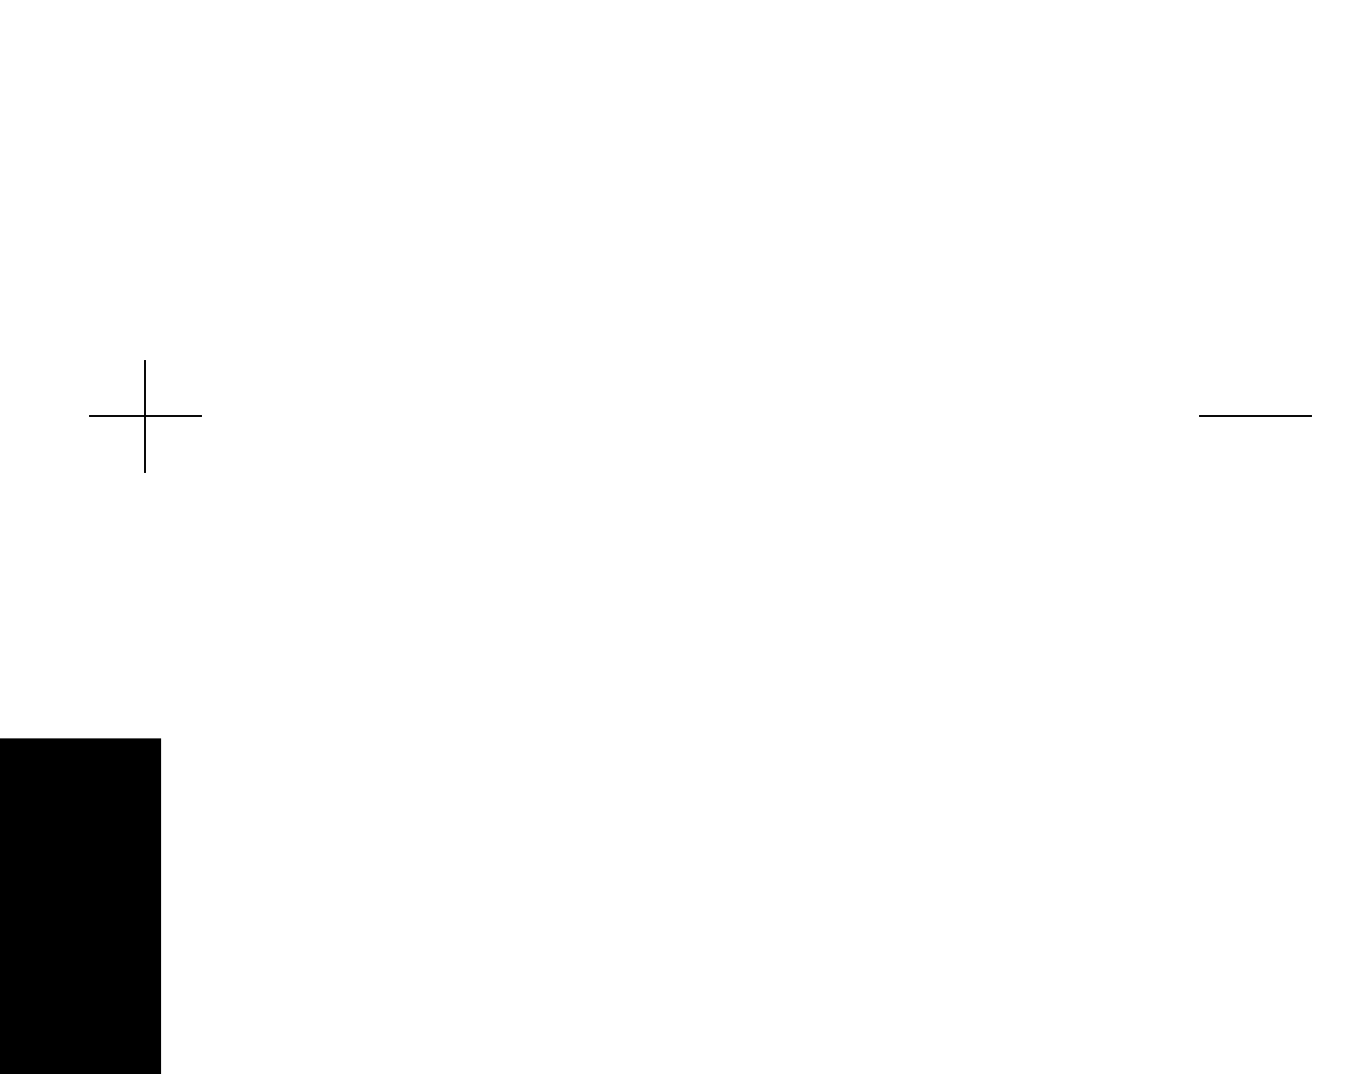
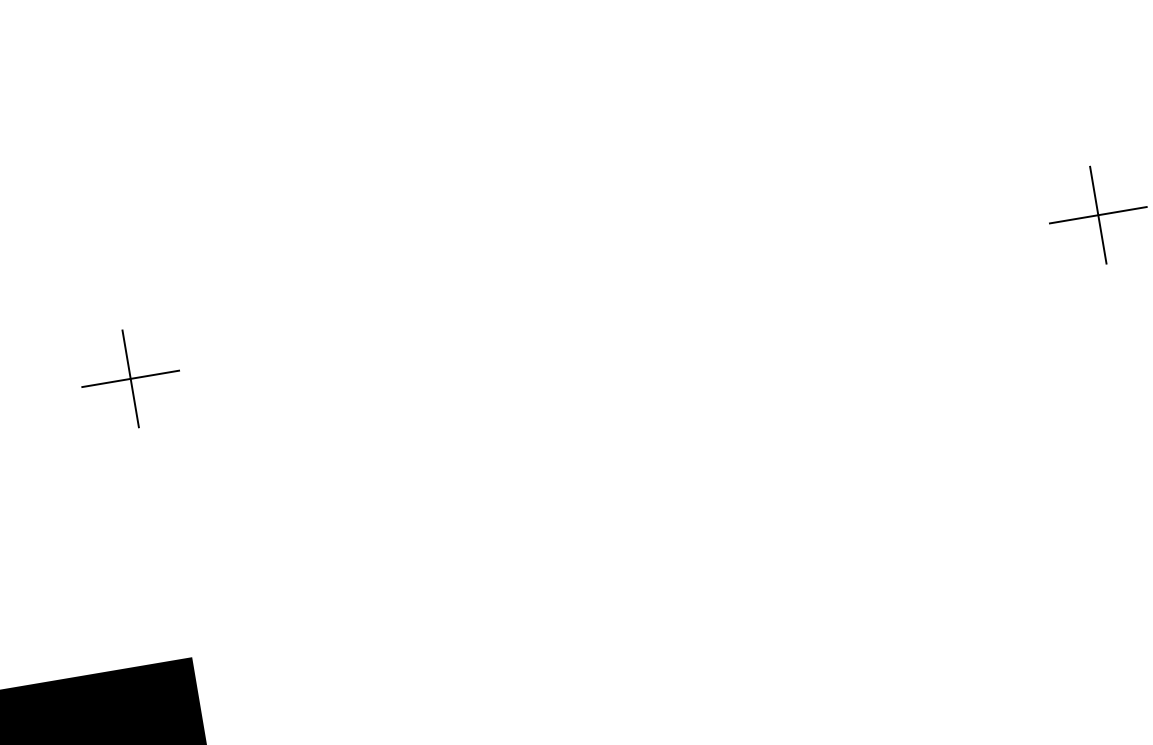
line: (1255, 415) -> (1098, 214), added

